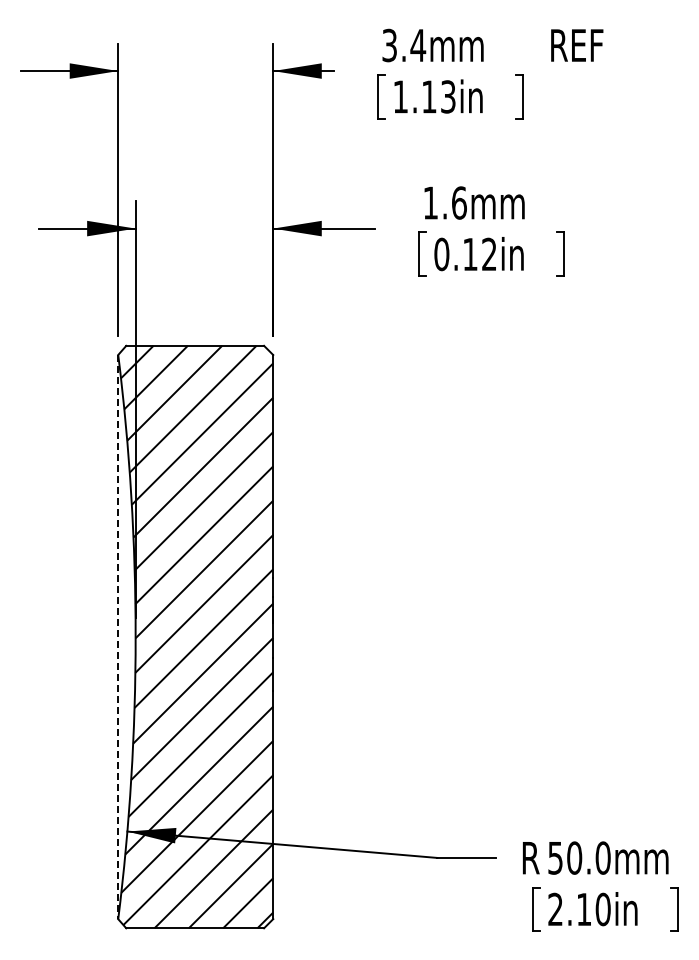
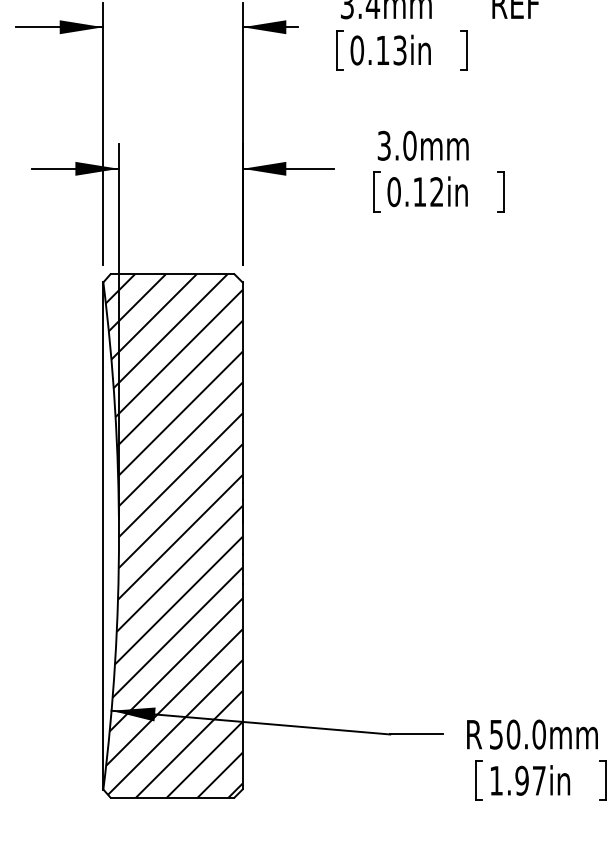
text: (400, 96) -> (357, 50), 1.13in -> 0.13in
text: (444, 202) -> (396, 145), 1.6mm -> 3.0mm
line: (118, 637) -> (103, 536), dashed -> solid
text: (579, 909) -> (517, 780), 2.10in -> 1.97in

